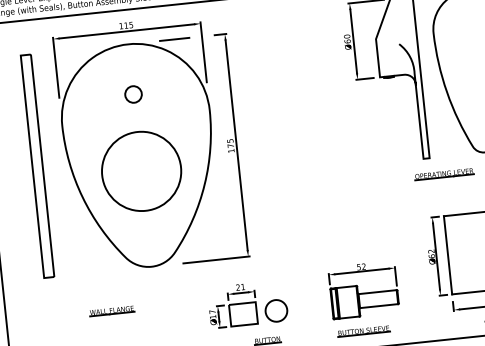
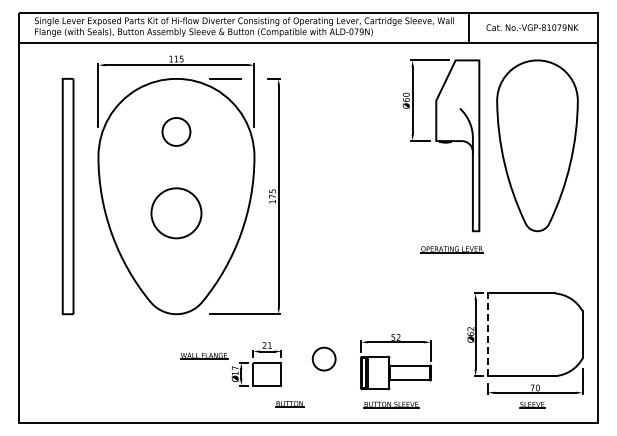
circle: (133, 94) -> (176, 131), size x1.6
circle: (141, 171) -> (176, 213), size x0.6
part: (443, 174) -> (451, 249), moved
line: (447, 255) -> (487, 334), solid -> dashed
circle: (275, 310) -> (323, 358), moved
part: (112, 311) -> (204, 356), moved

